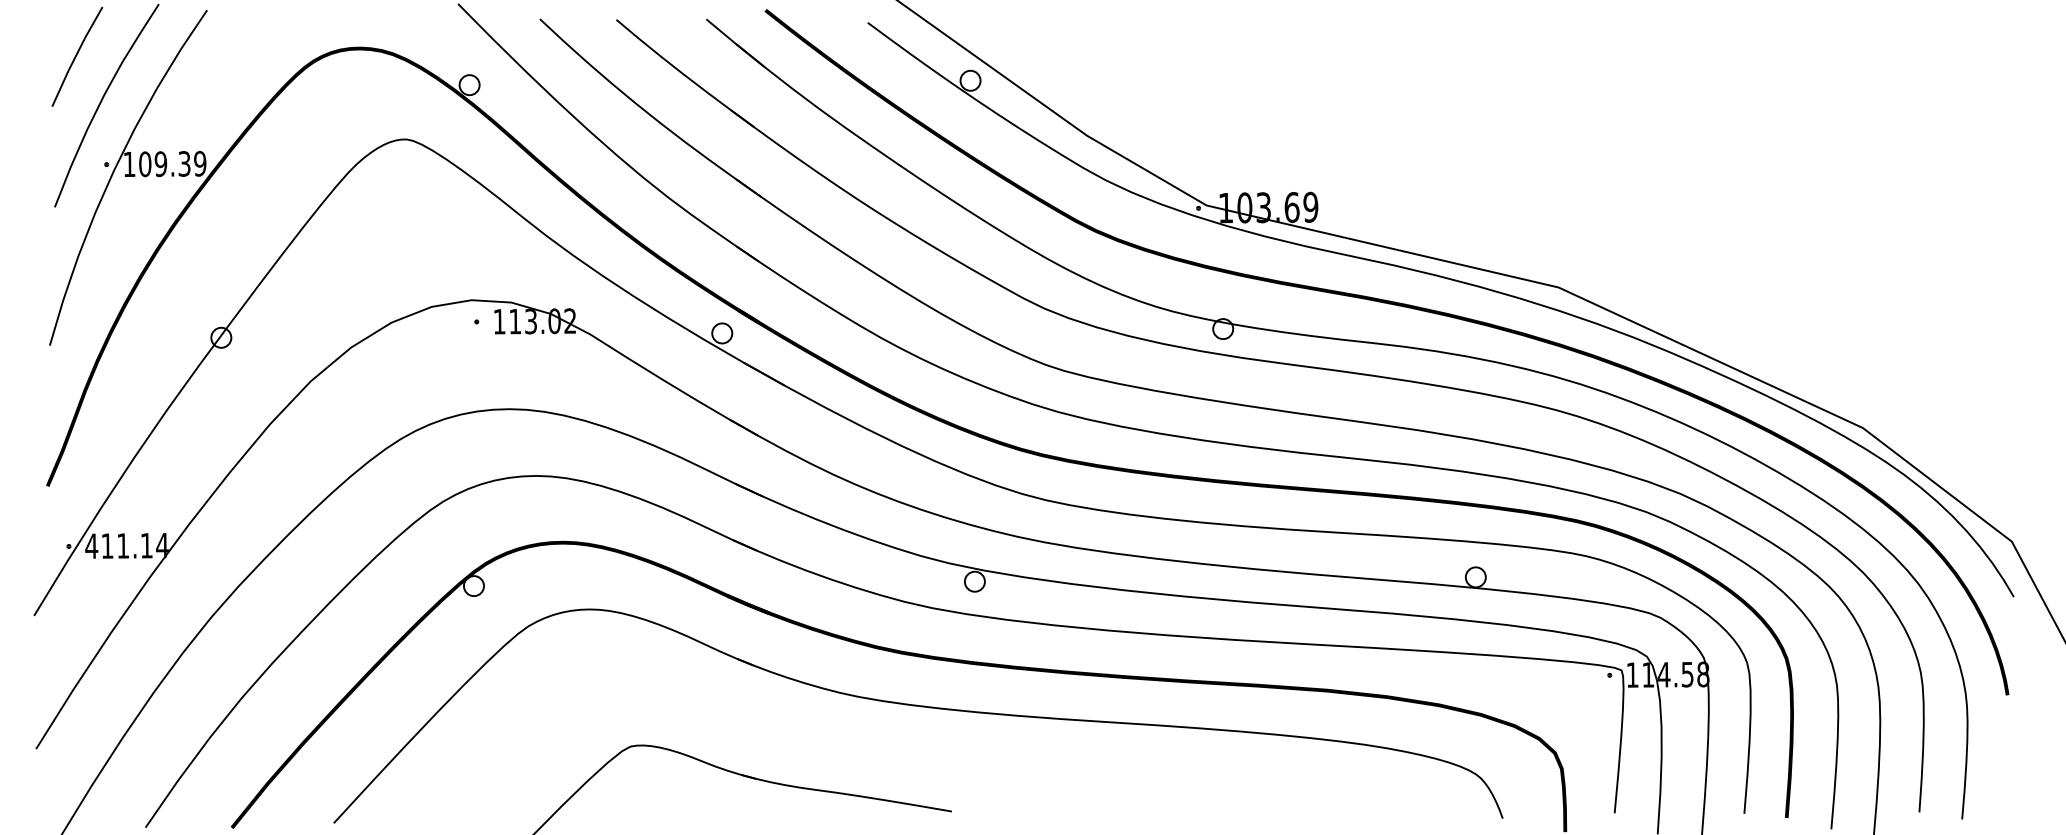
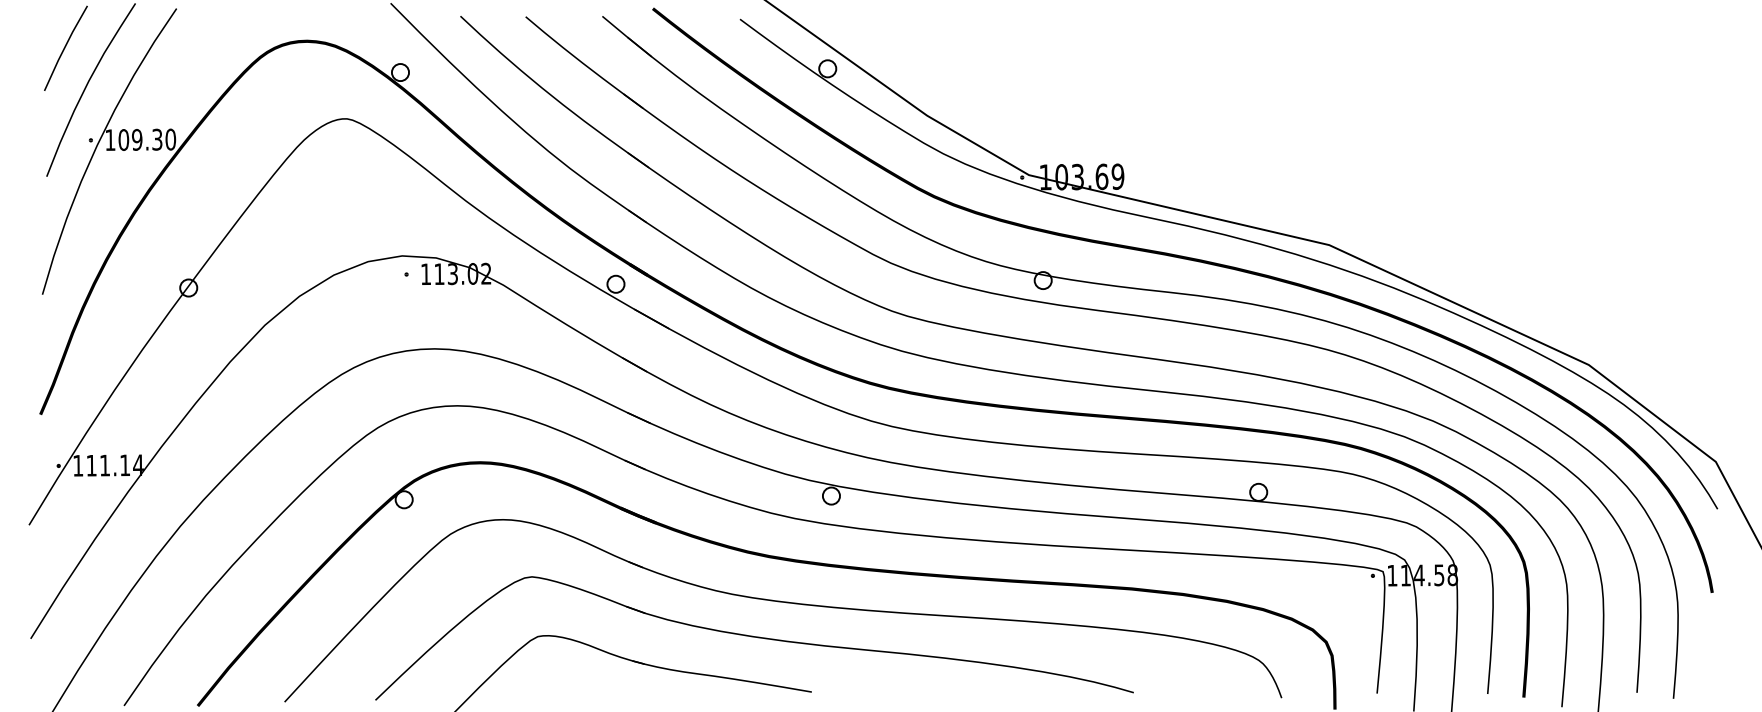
text: (200, 163) -> (170, 139), 109.39 -> 109.30
text: (91, 545) -> (77, 465), 411.14 -> 111.14
part: (884, 748) -> (754, 638), added

